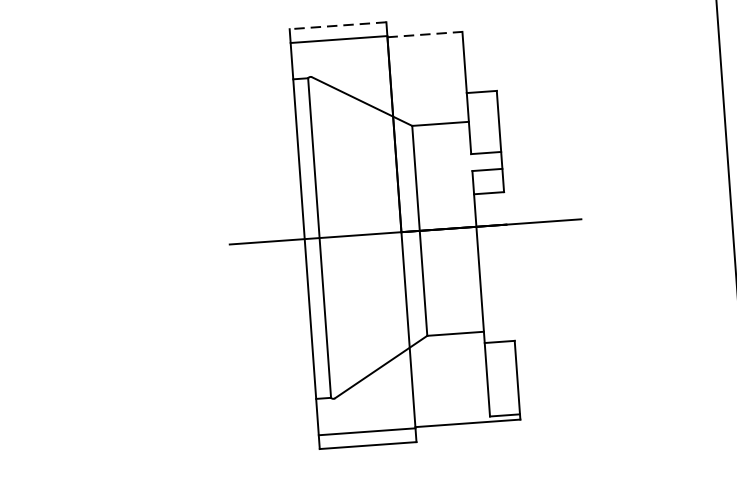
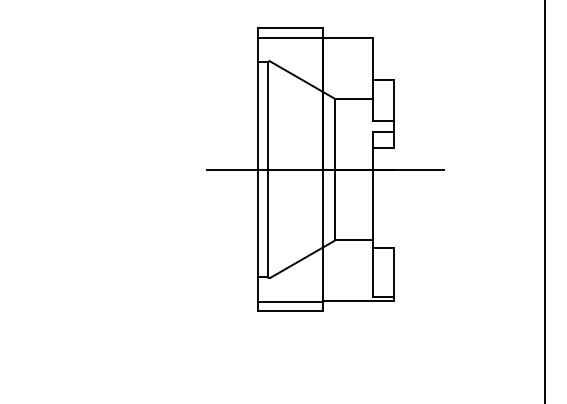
line: (338, 25) -> (290, 28), dashed -> solid
line: (425, 34) -> (348, 38), dashed -> solid

